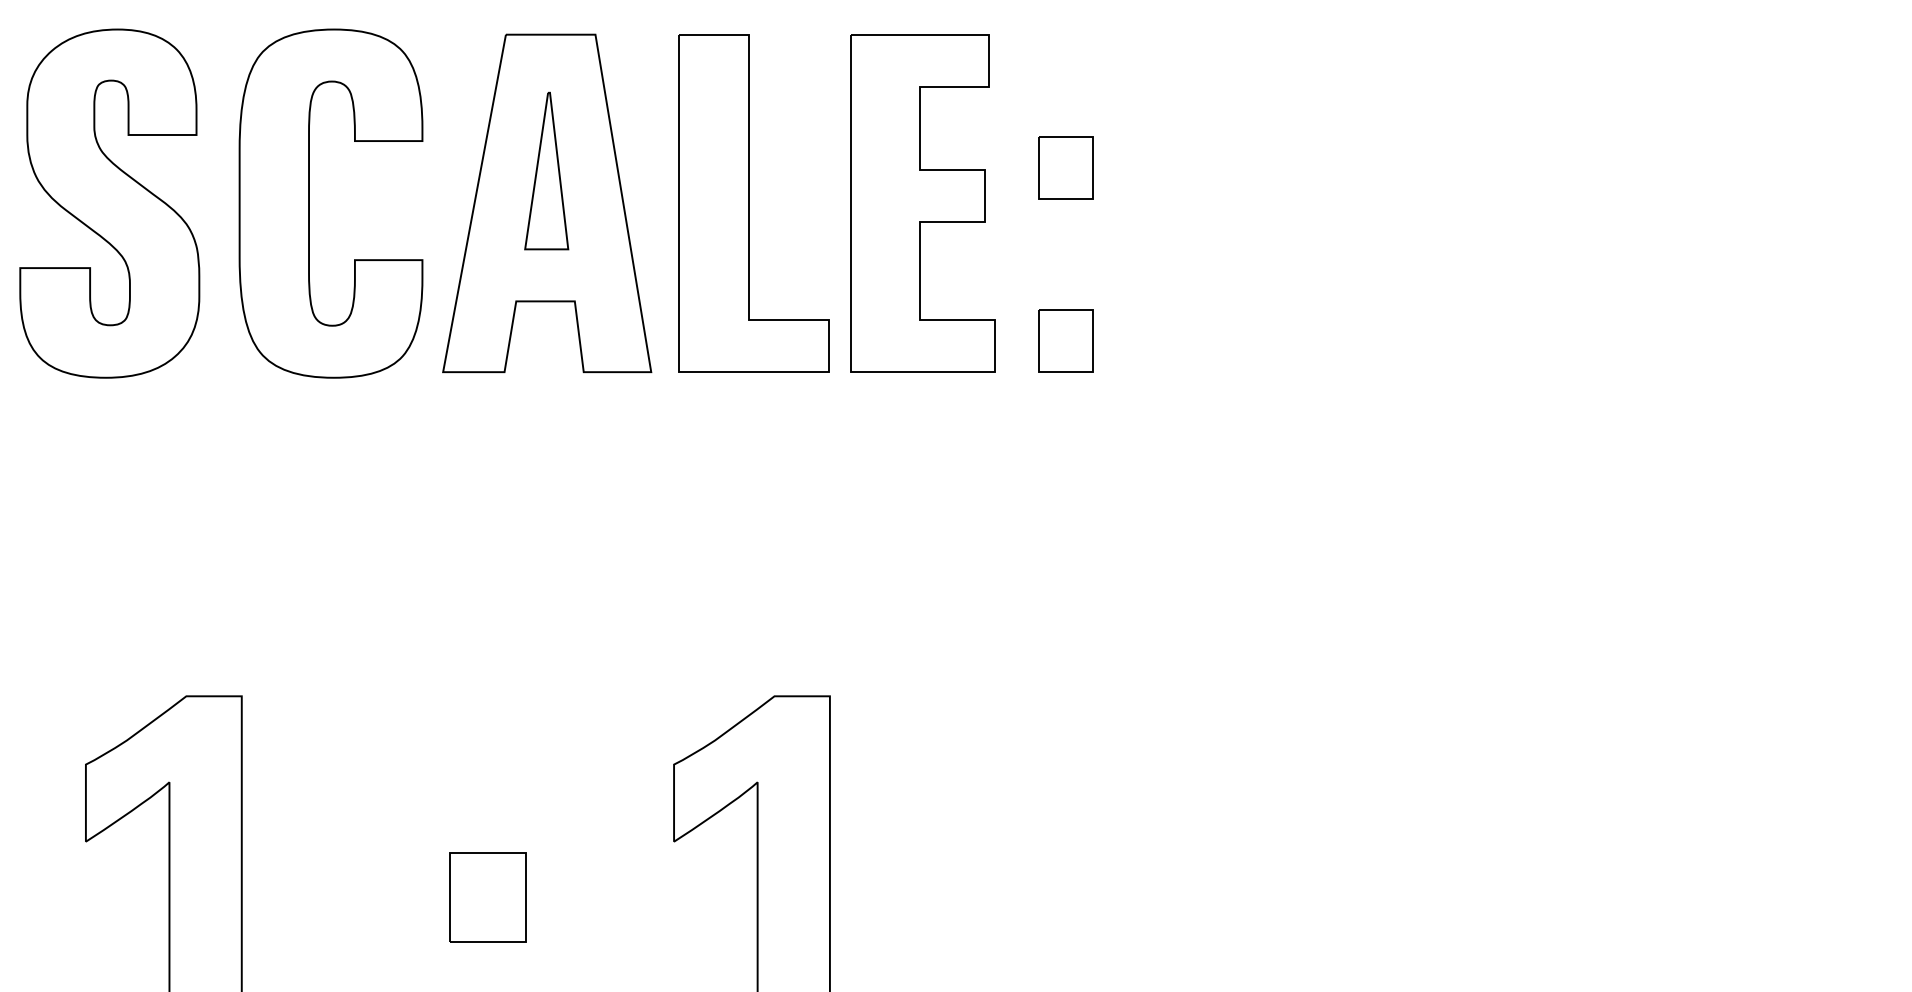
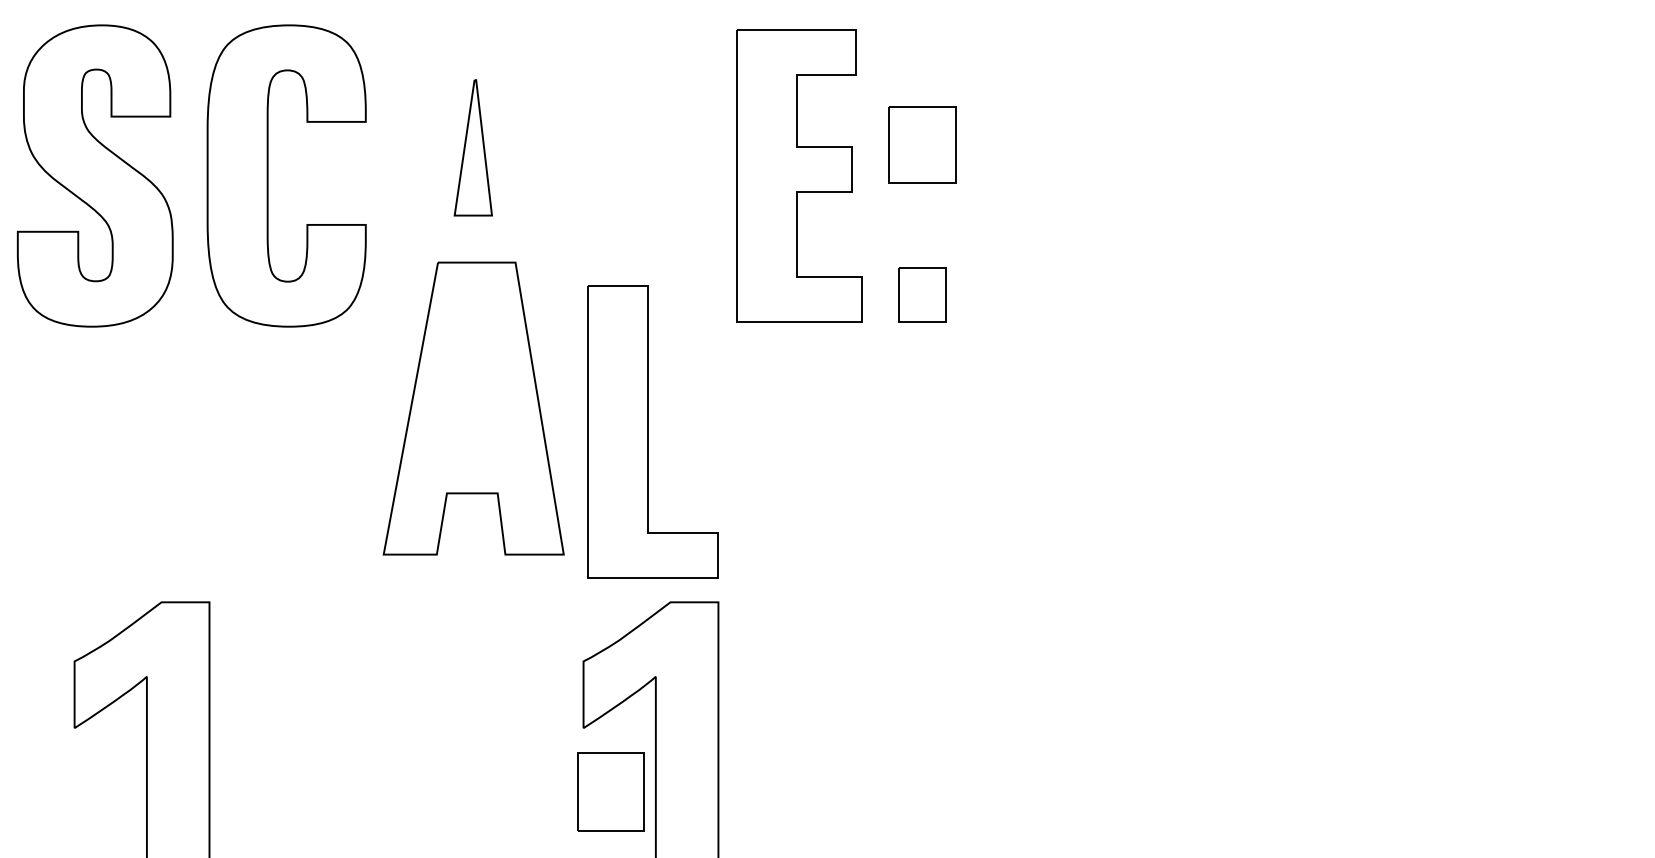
part: (1065, 167) -> (922, 144), size x1.4
part: (547, 203) -> (474, 408), moved
part: (753, 203) -> (652, 432), moved
part: (487, 897) -> (610, 791), moved

